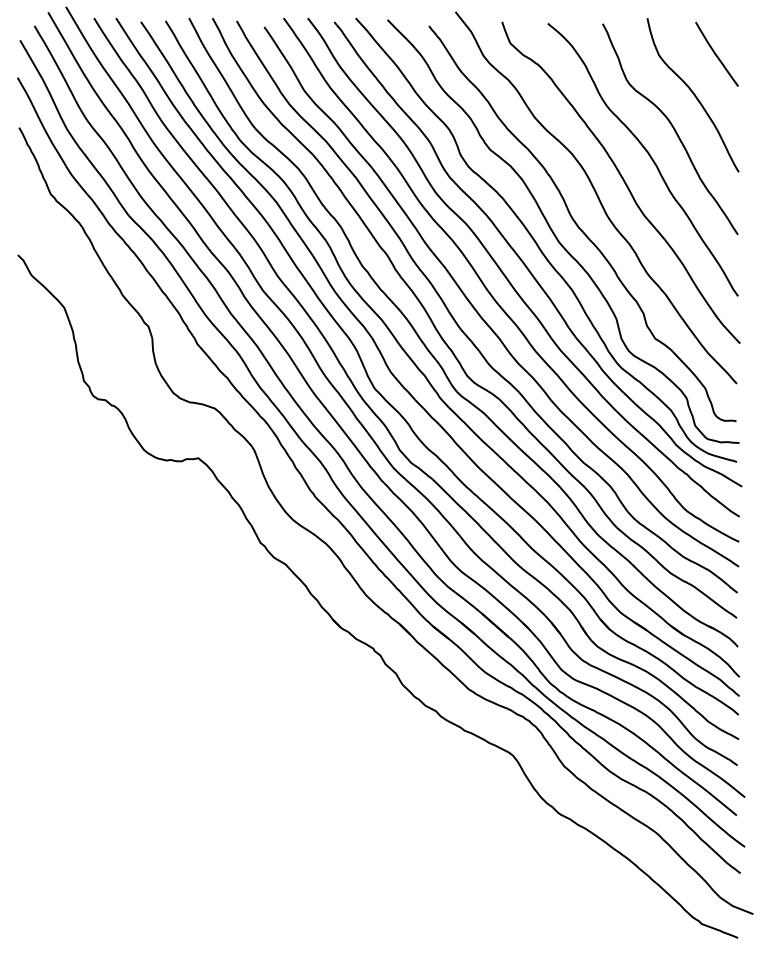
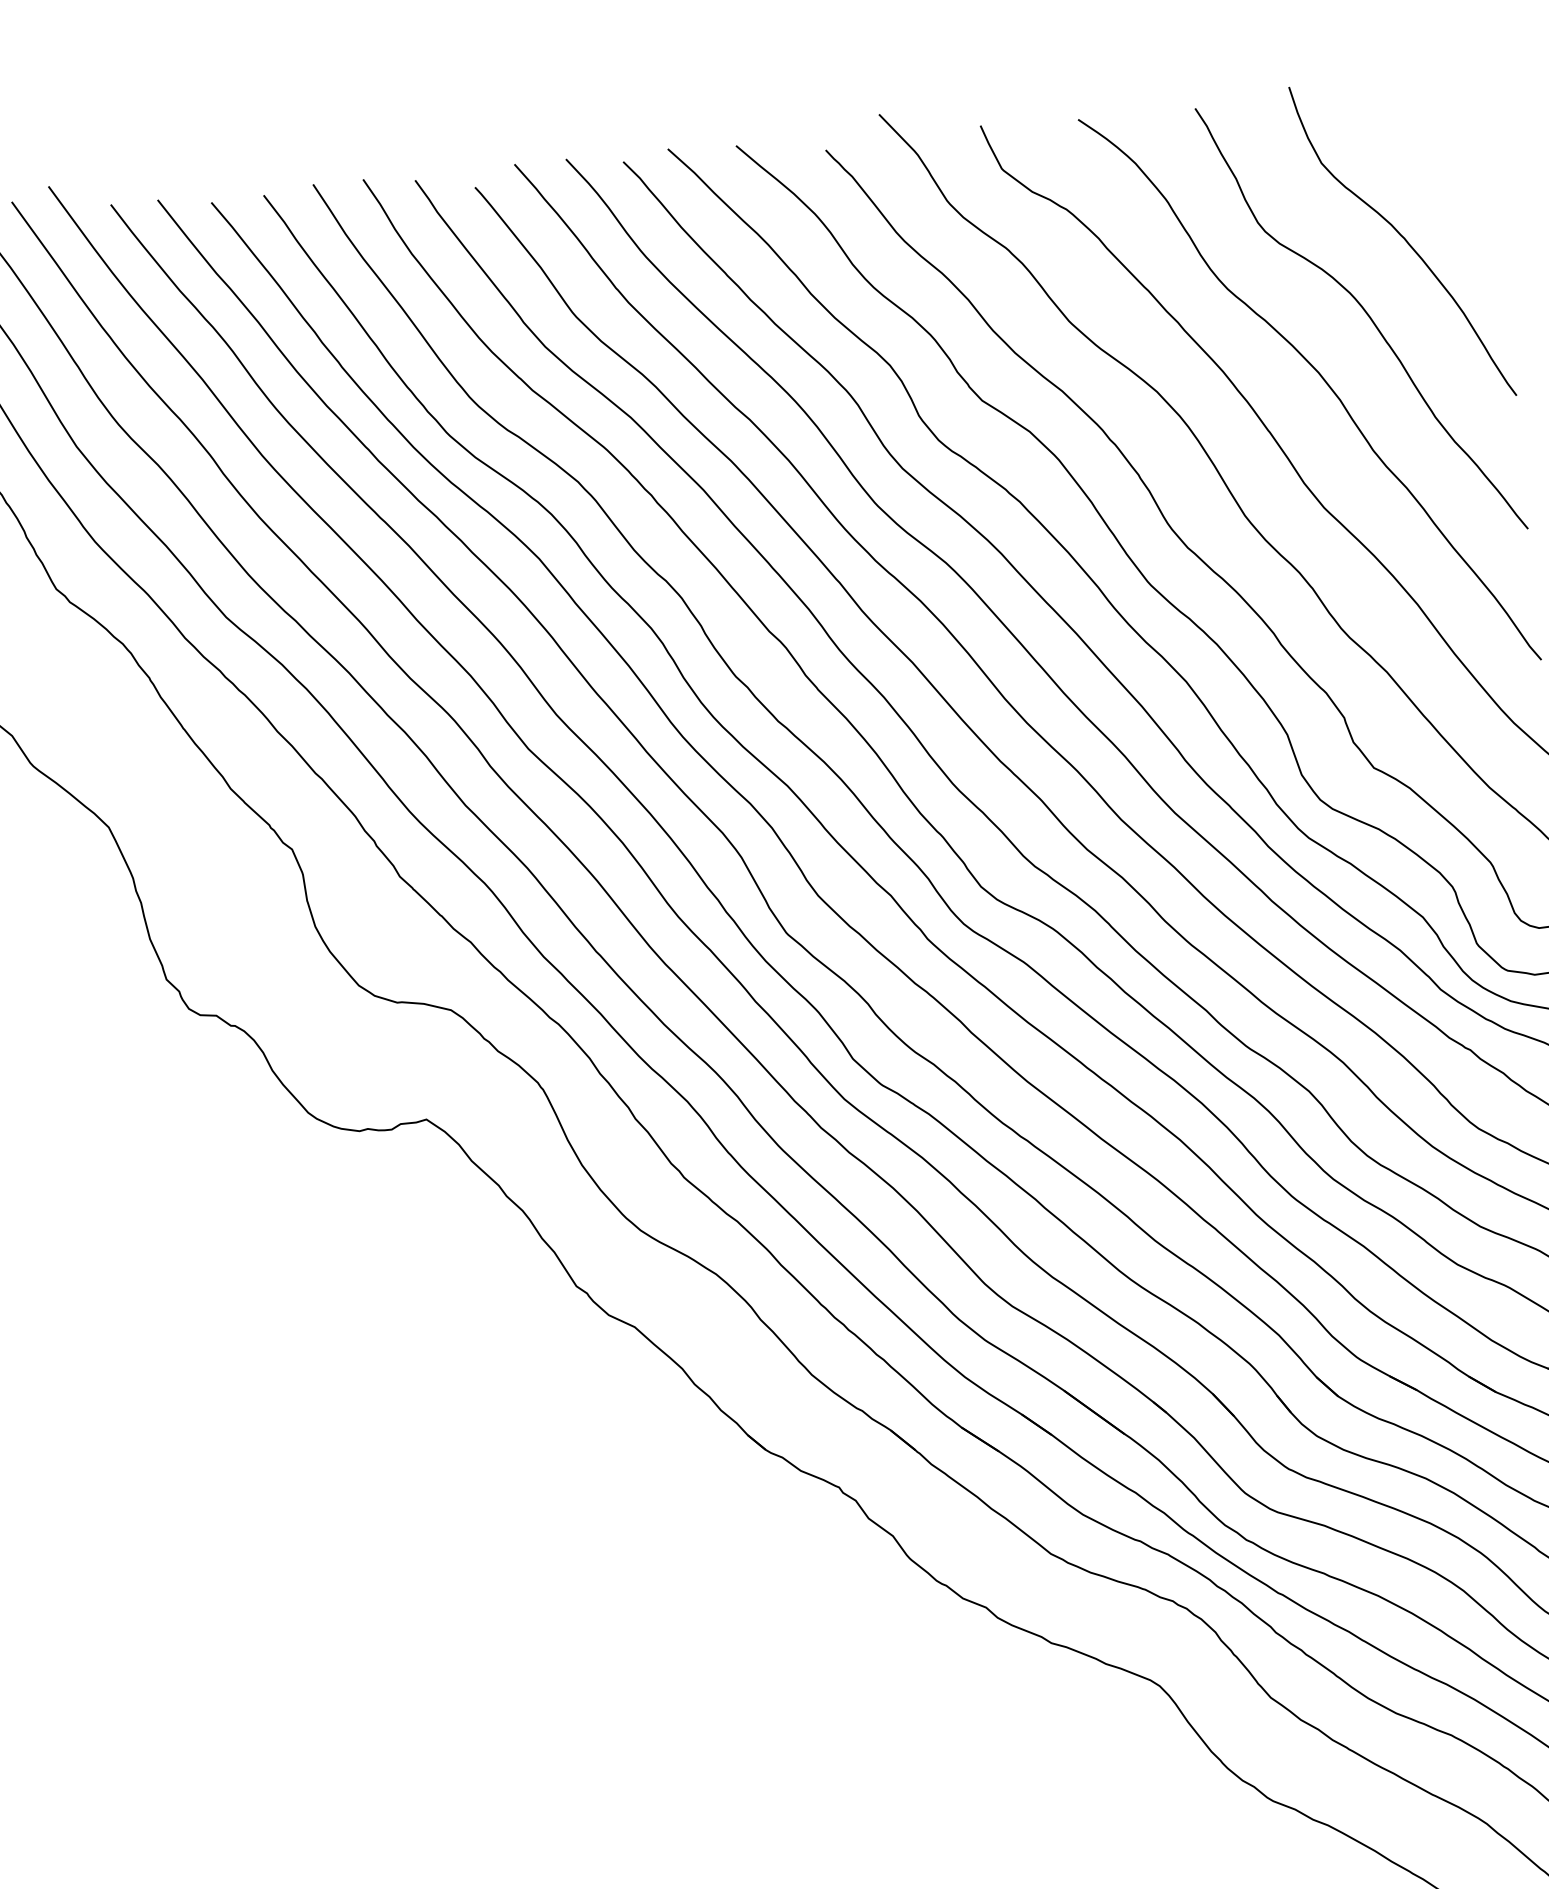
curve: (716, 53) -> (1443, 147), removed

